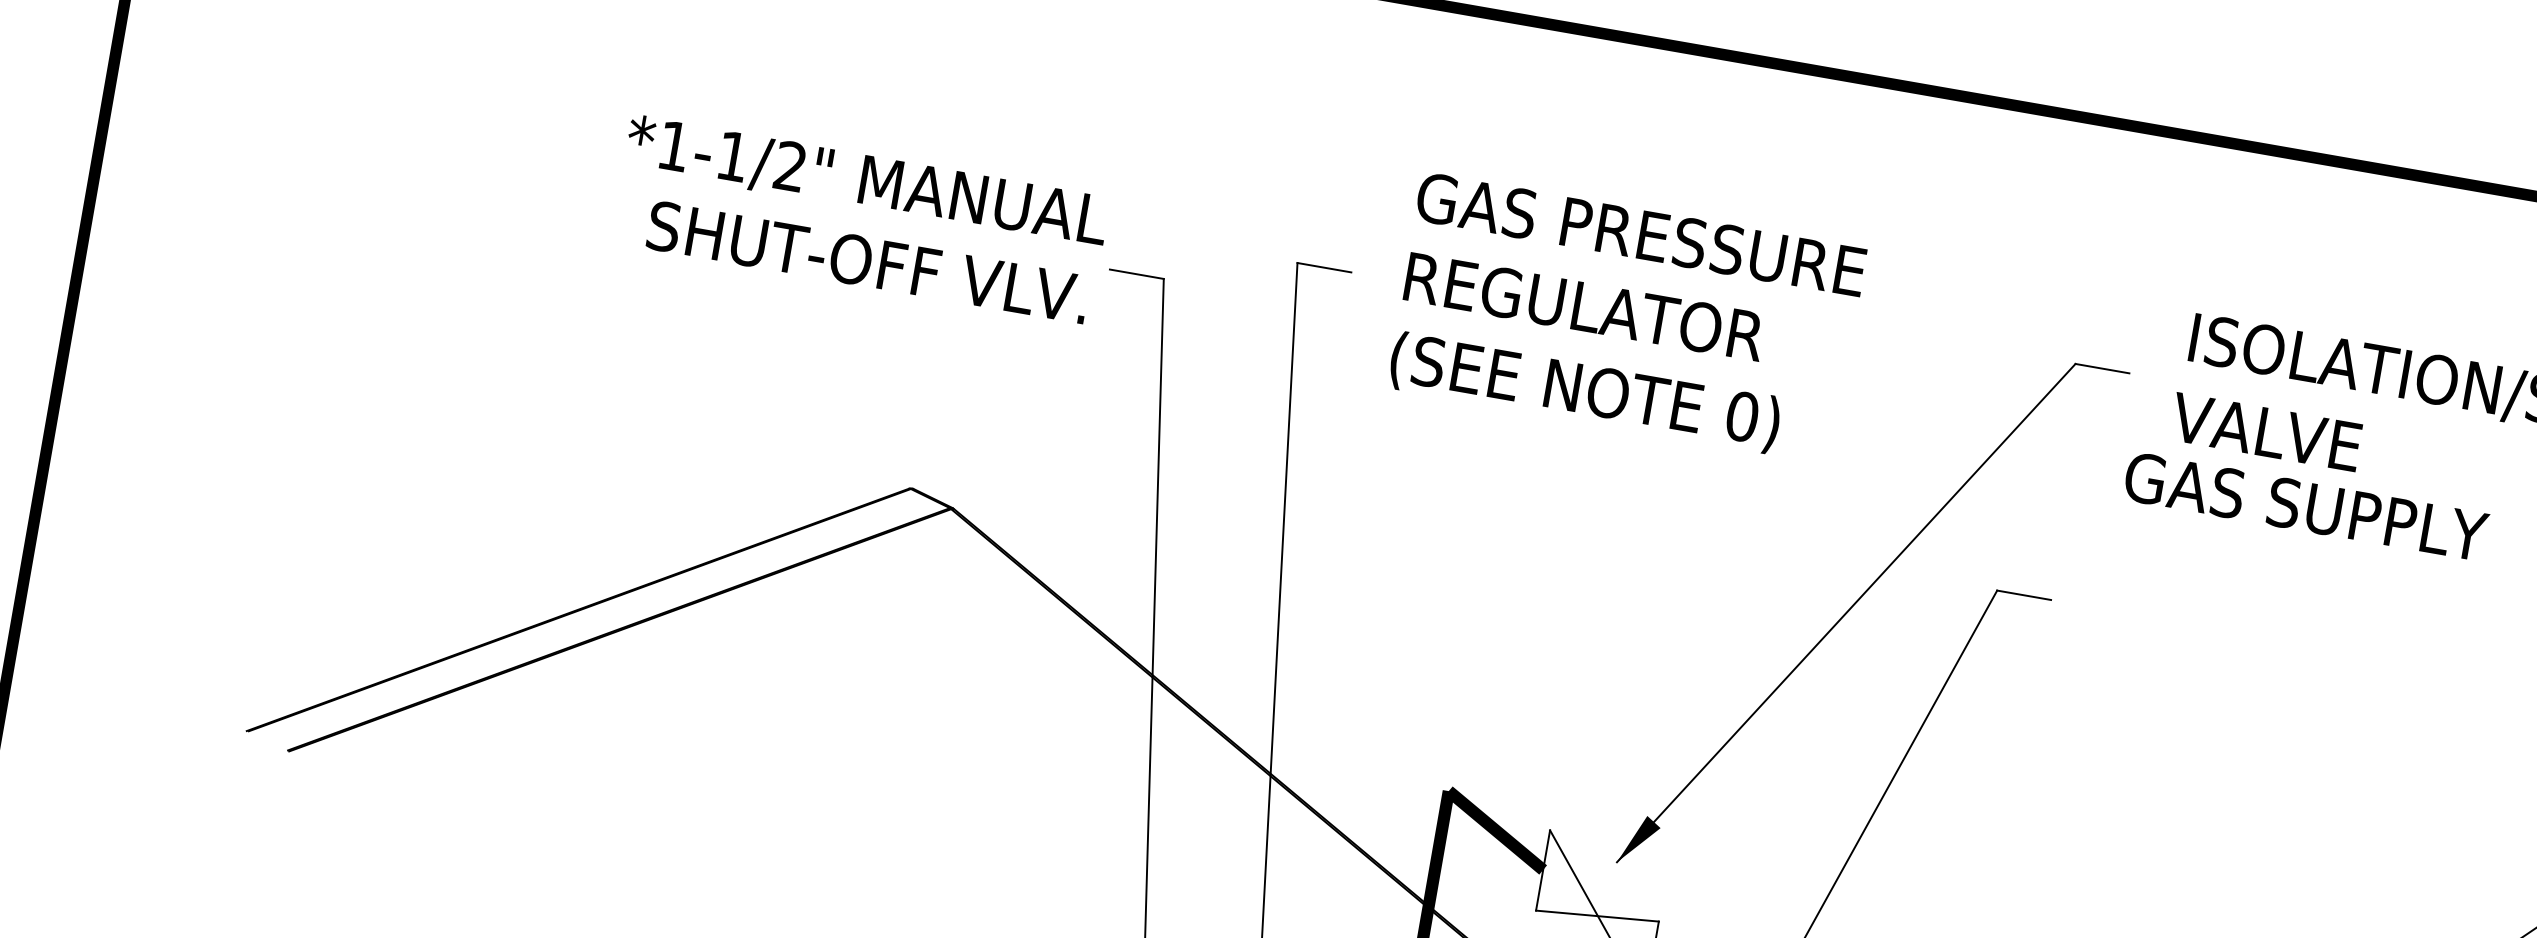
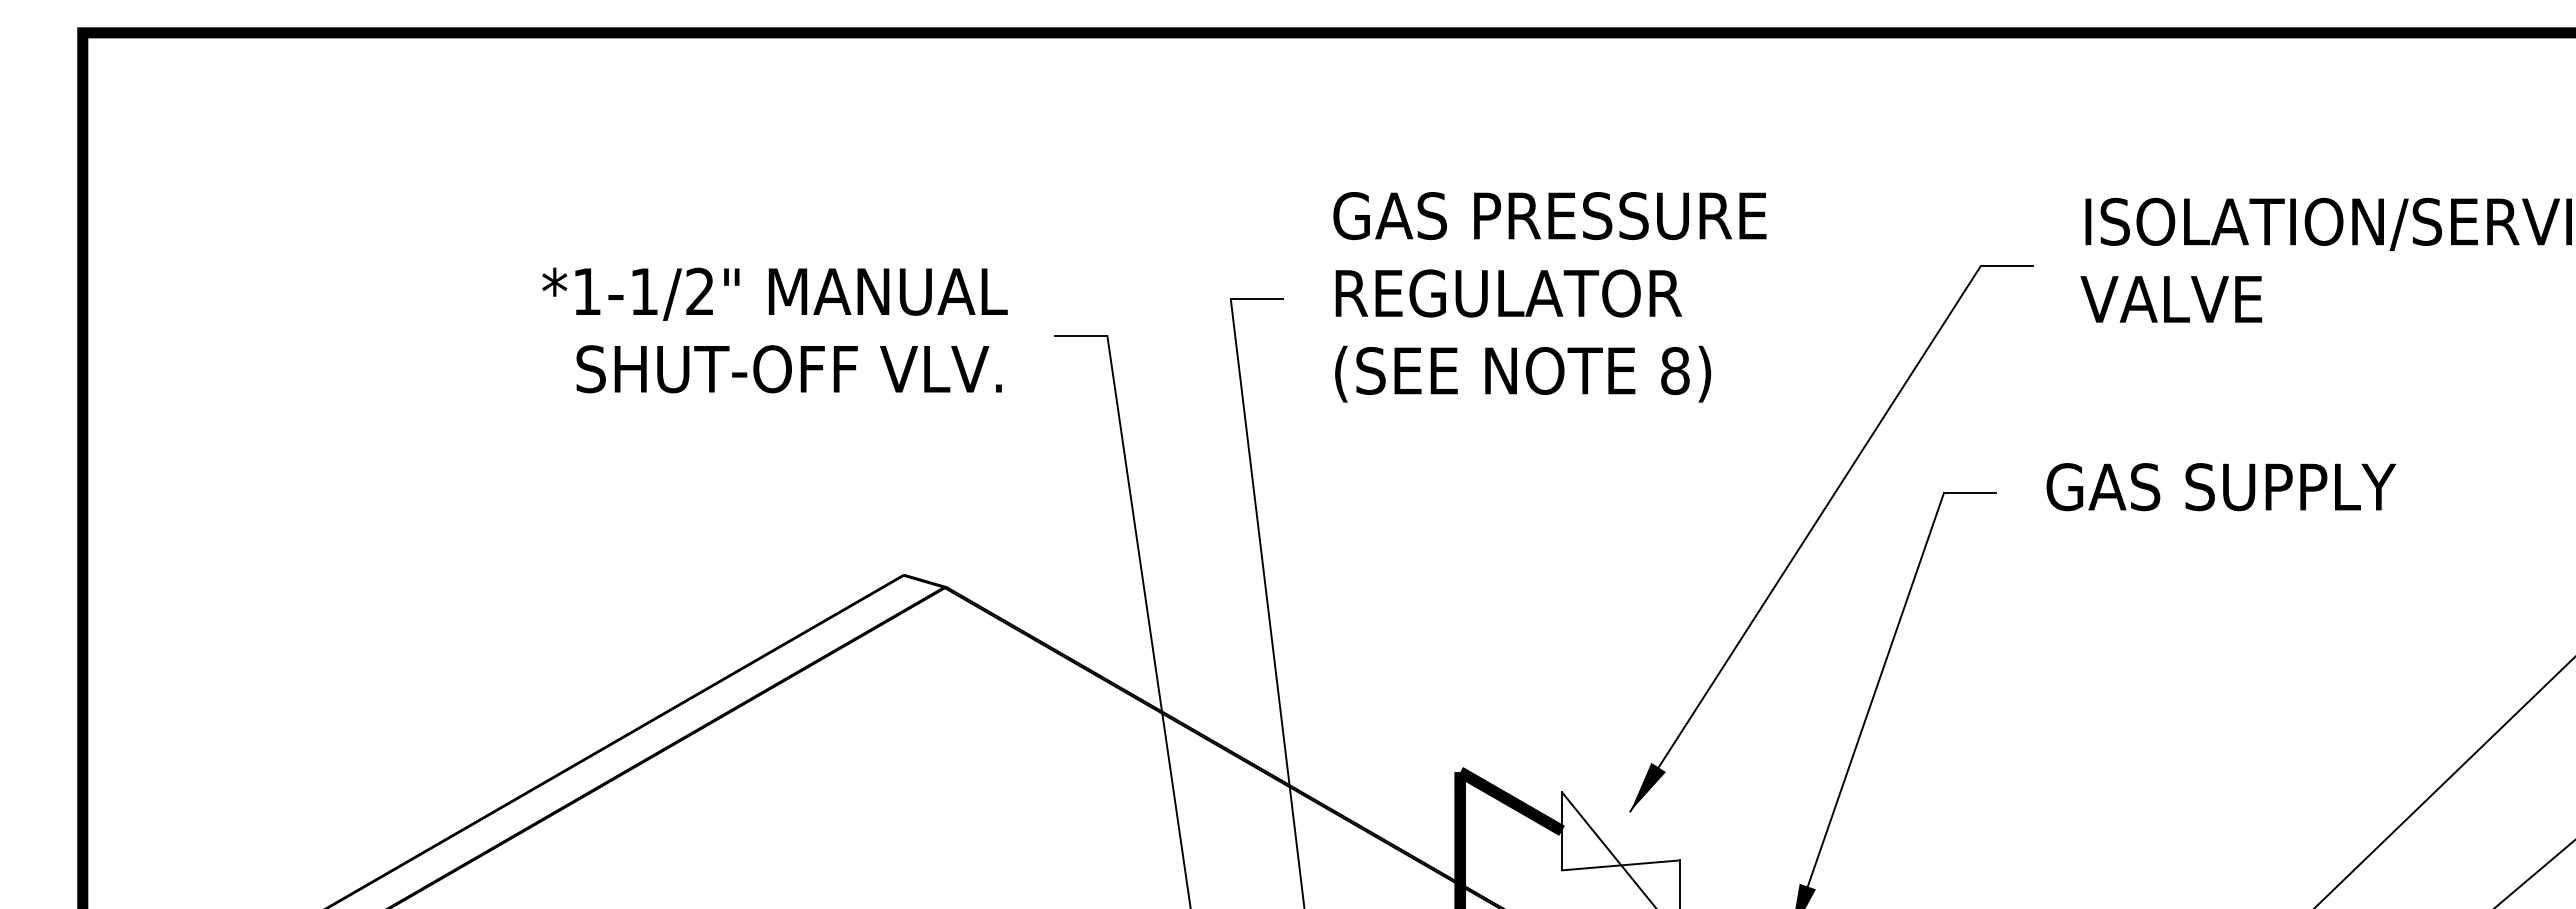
text: (860, 219) -> (774, 330), moved
text: (1742, 416) -> (1675, 370), 0) -> 8)
text: (2306, 507) -> (2221, 487), moved

